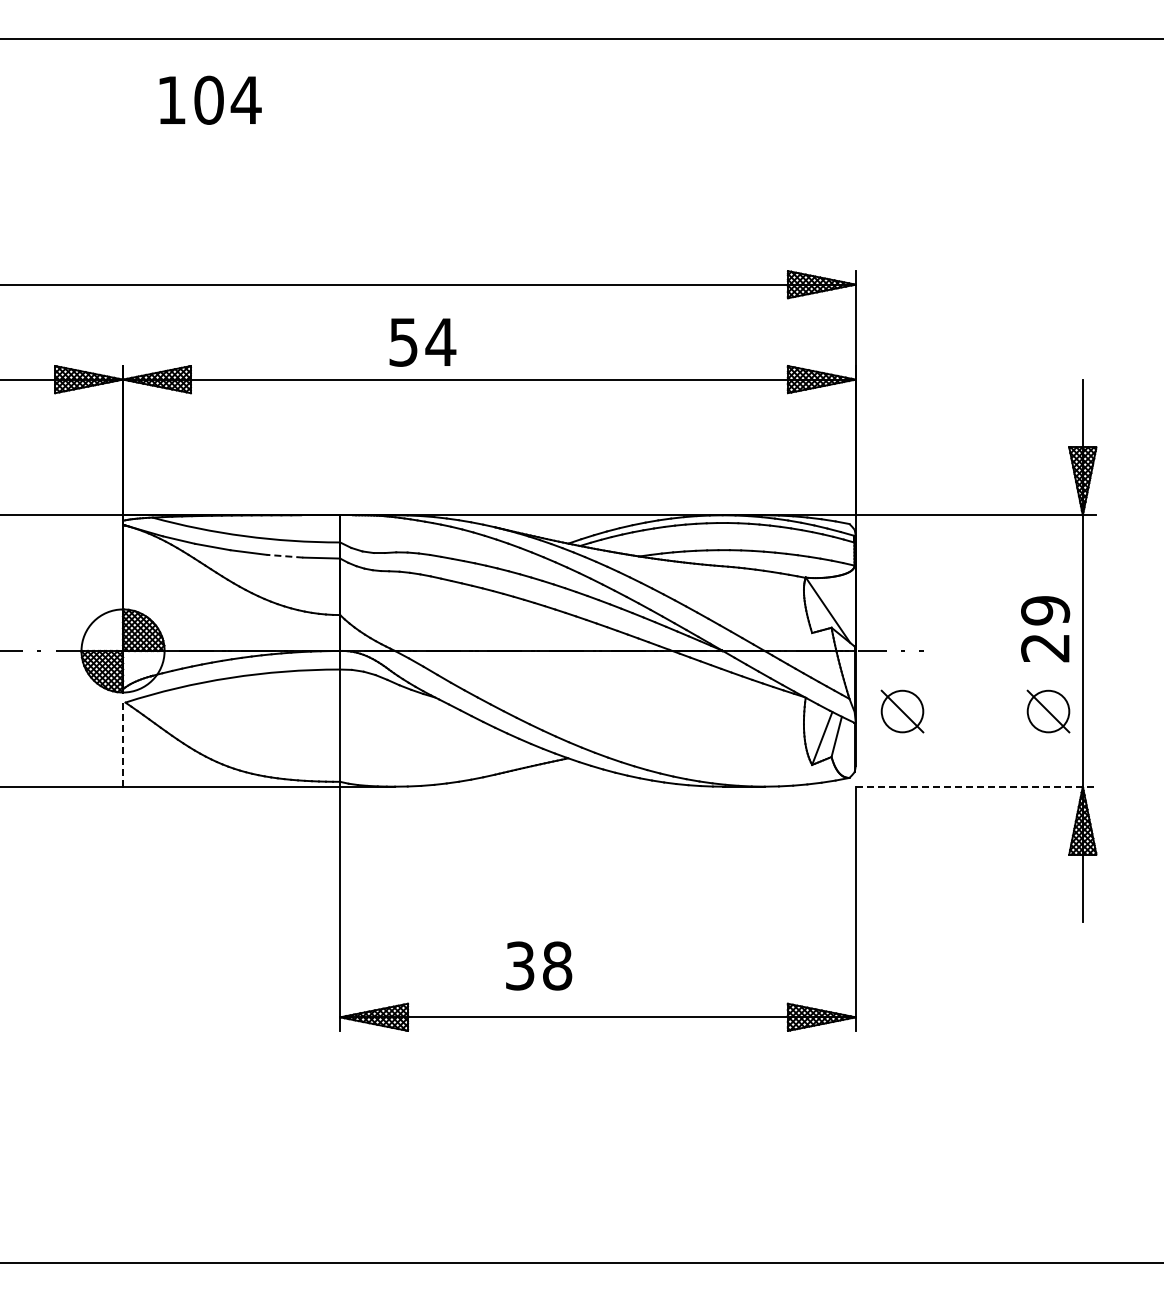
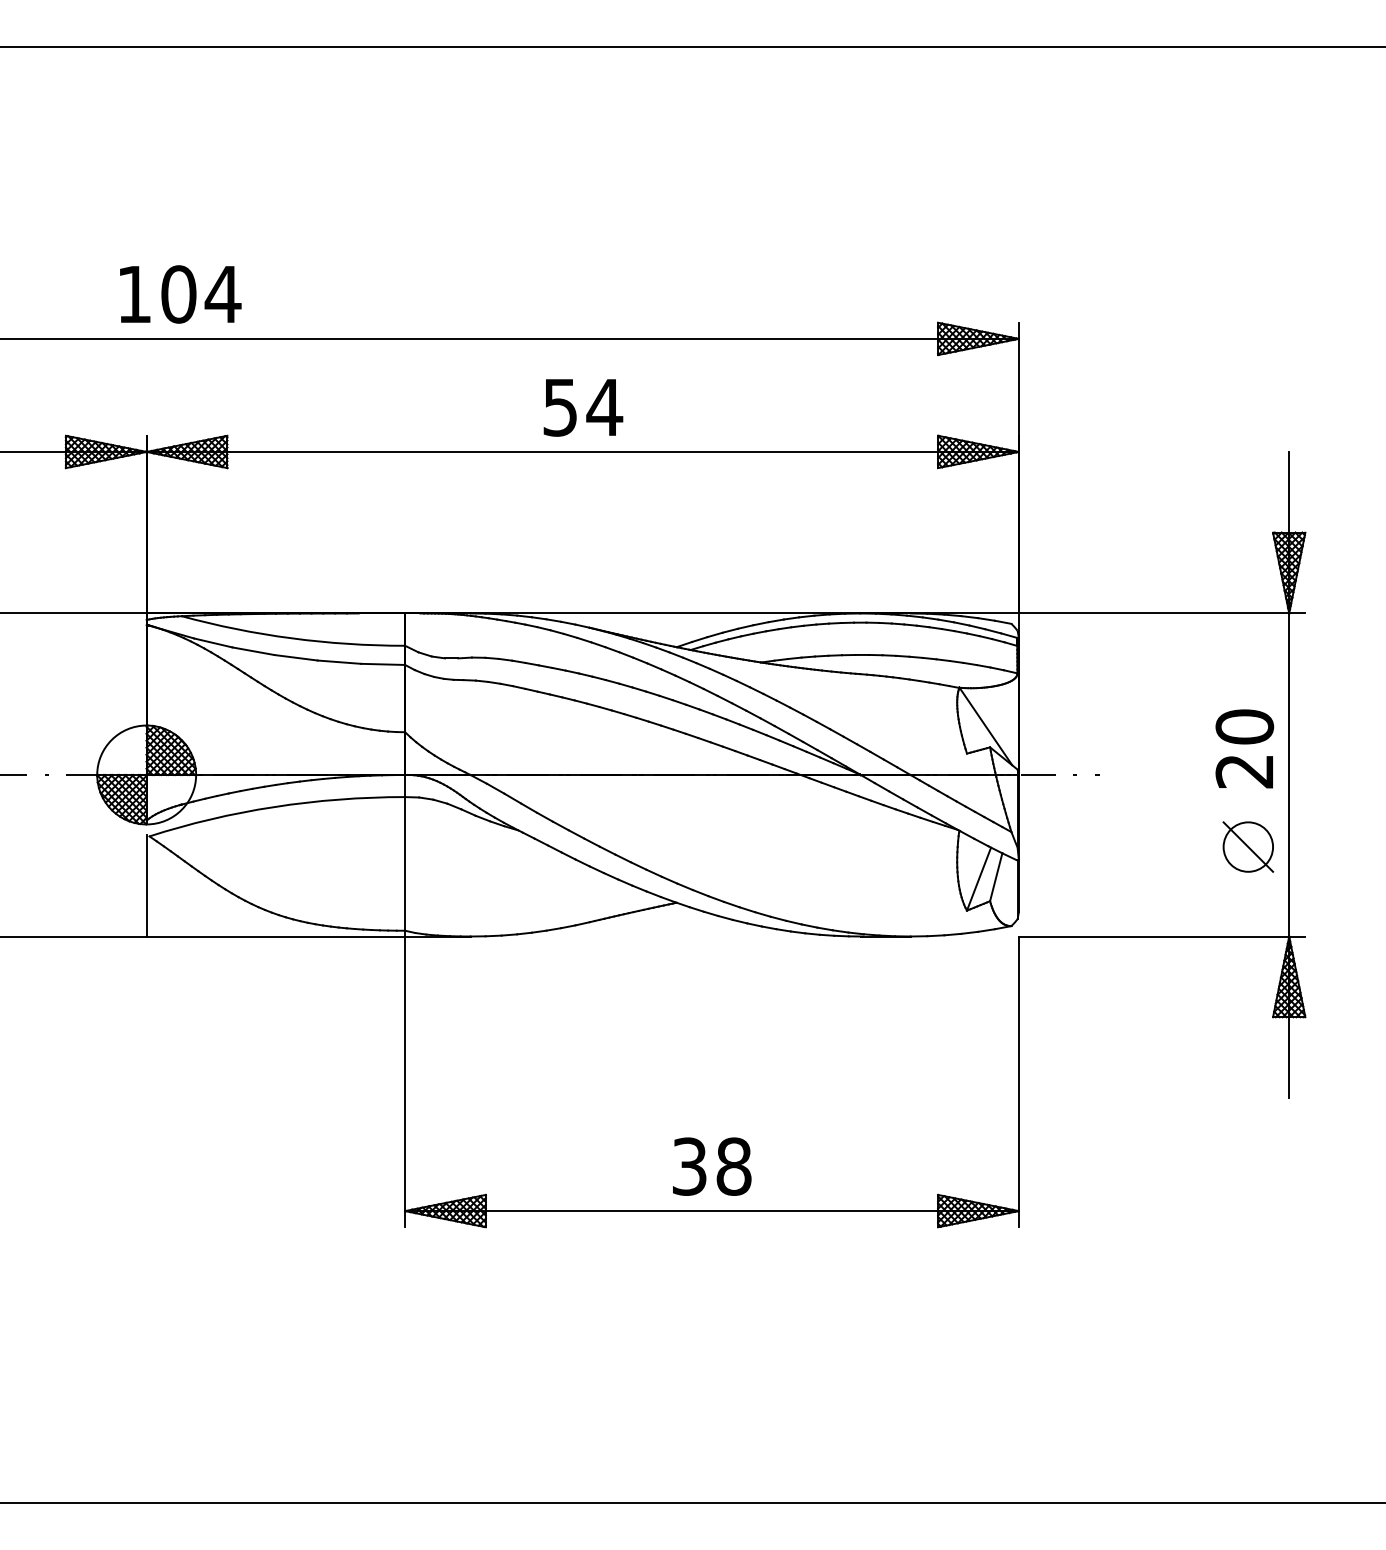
text: (210, 99) -> (180, 293), moved
text: (422, 342) -> (582, 407), moved
line: (284, 556) -> (338, 662), dashed -> solid
text: (1045, 610) -> (1244, 726), 29 -> 20
part: (902, 711) -> (1074, 847), removed
line: (123, 744) -> (147, 886), dashed -> solid
line: (976, 786) -> (1162, 936), dashed -> solid
text: (539, 965) -> (712, 1166), moved

